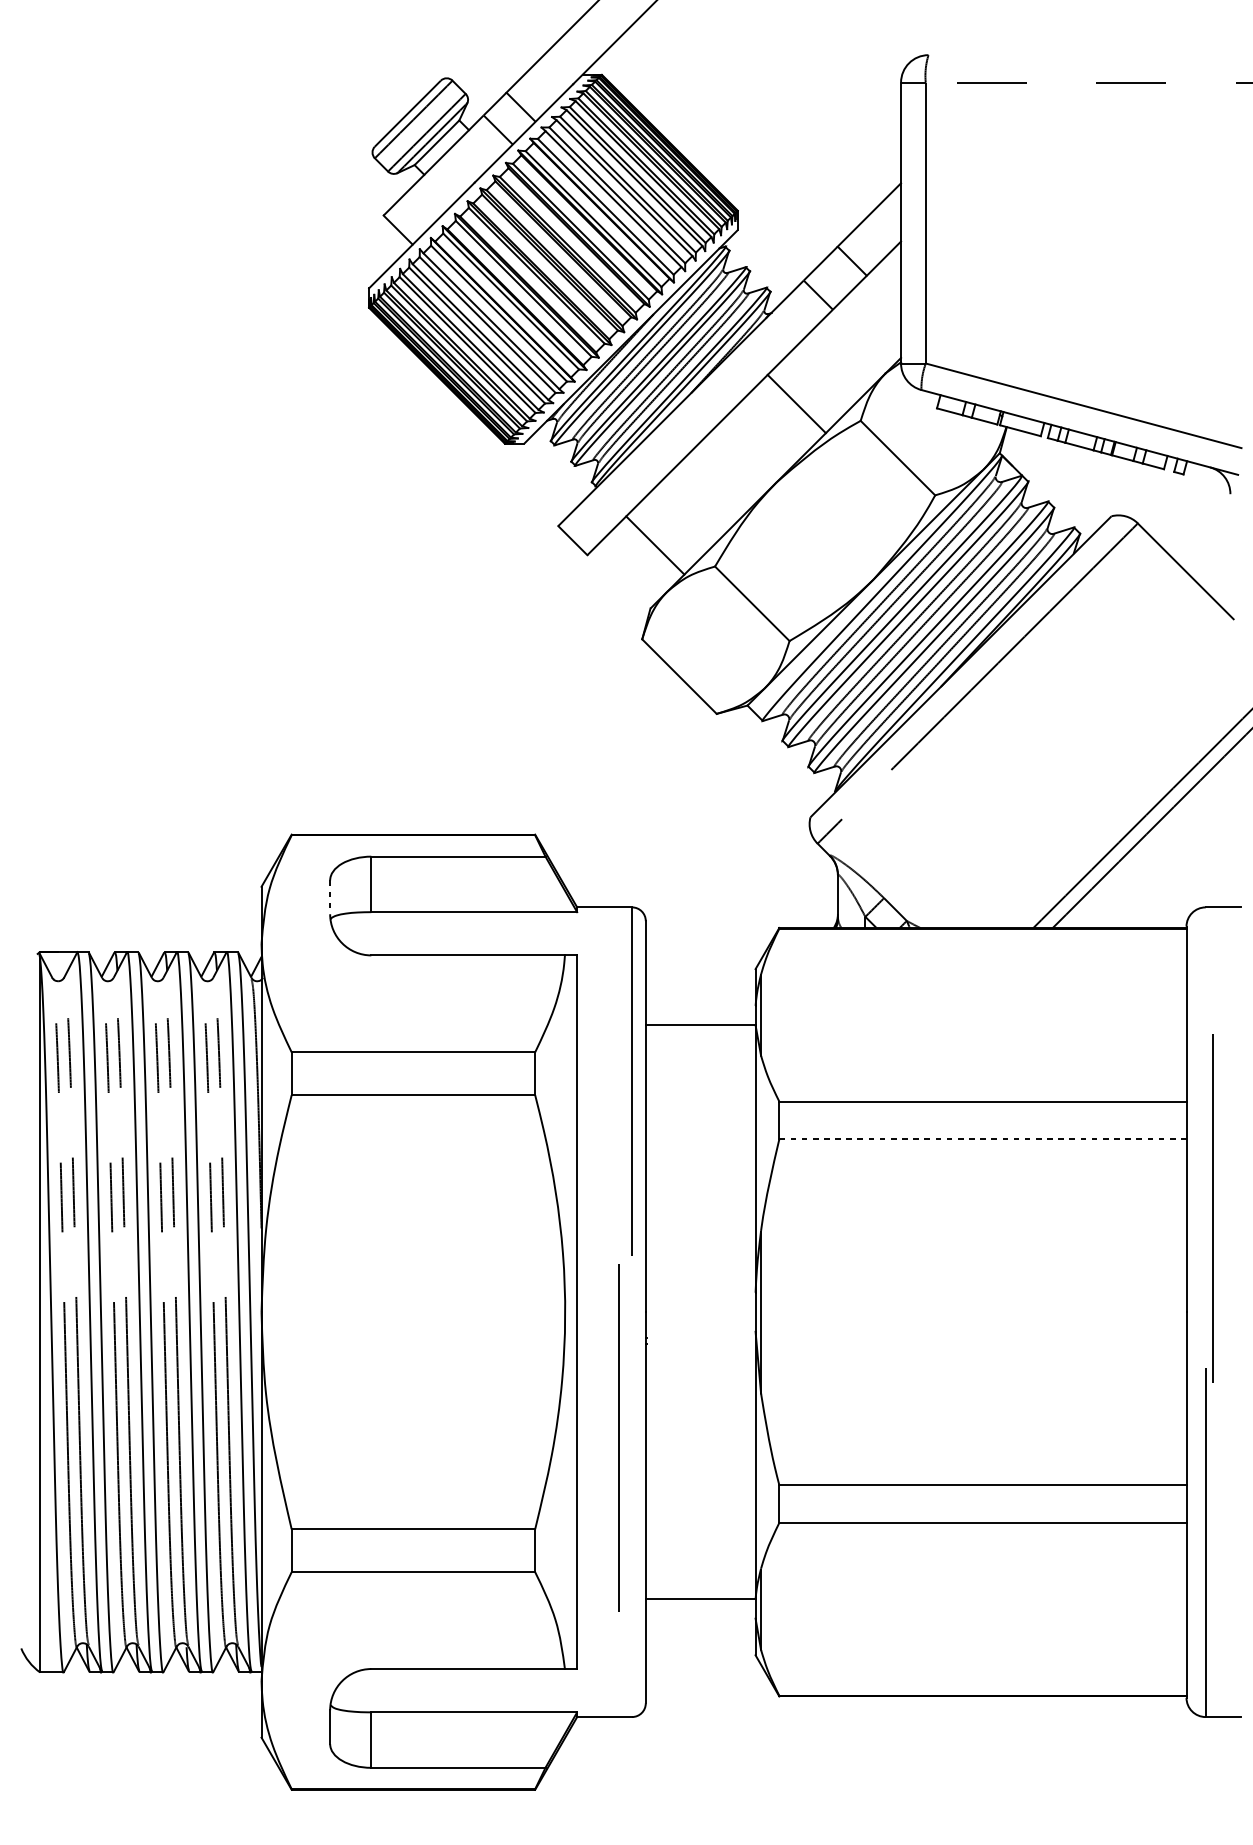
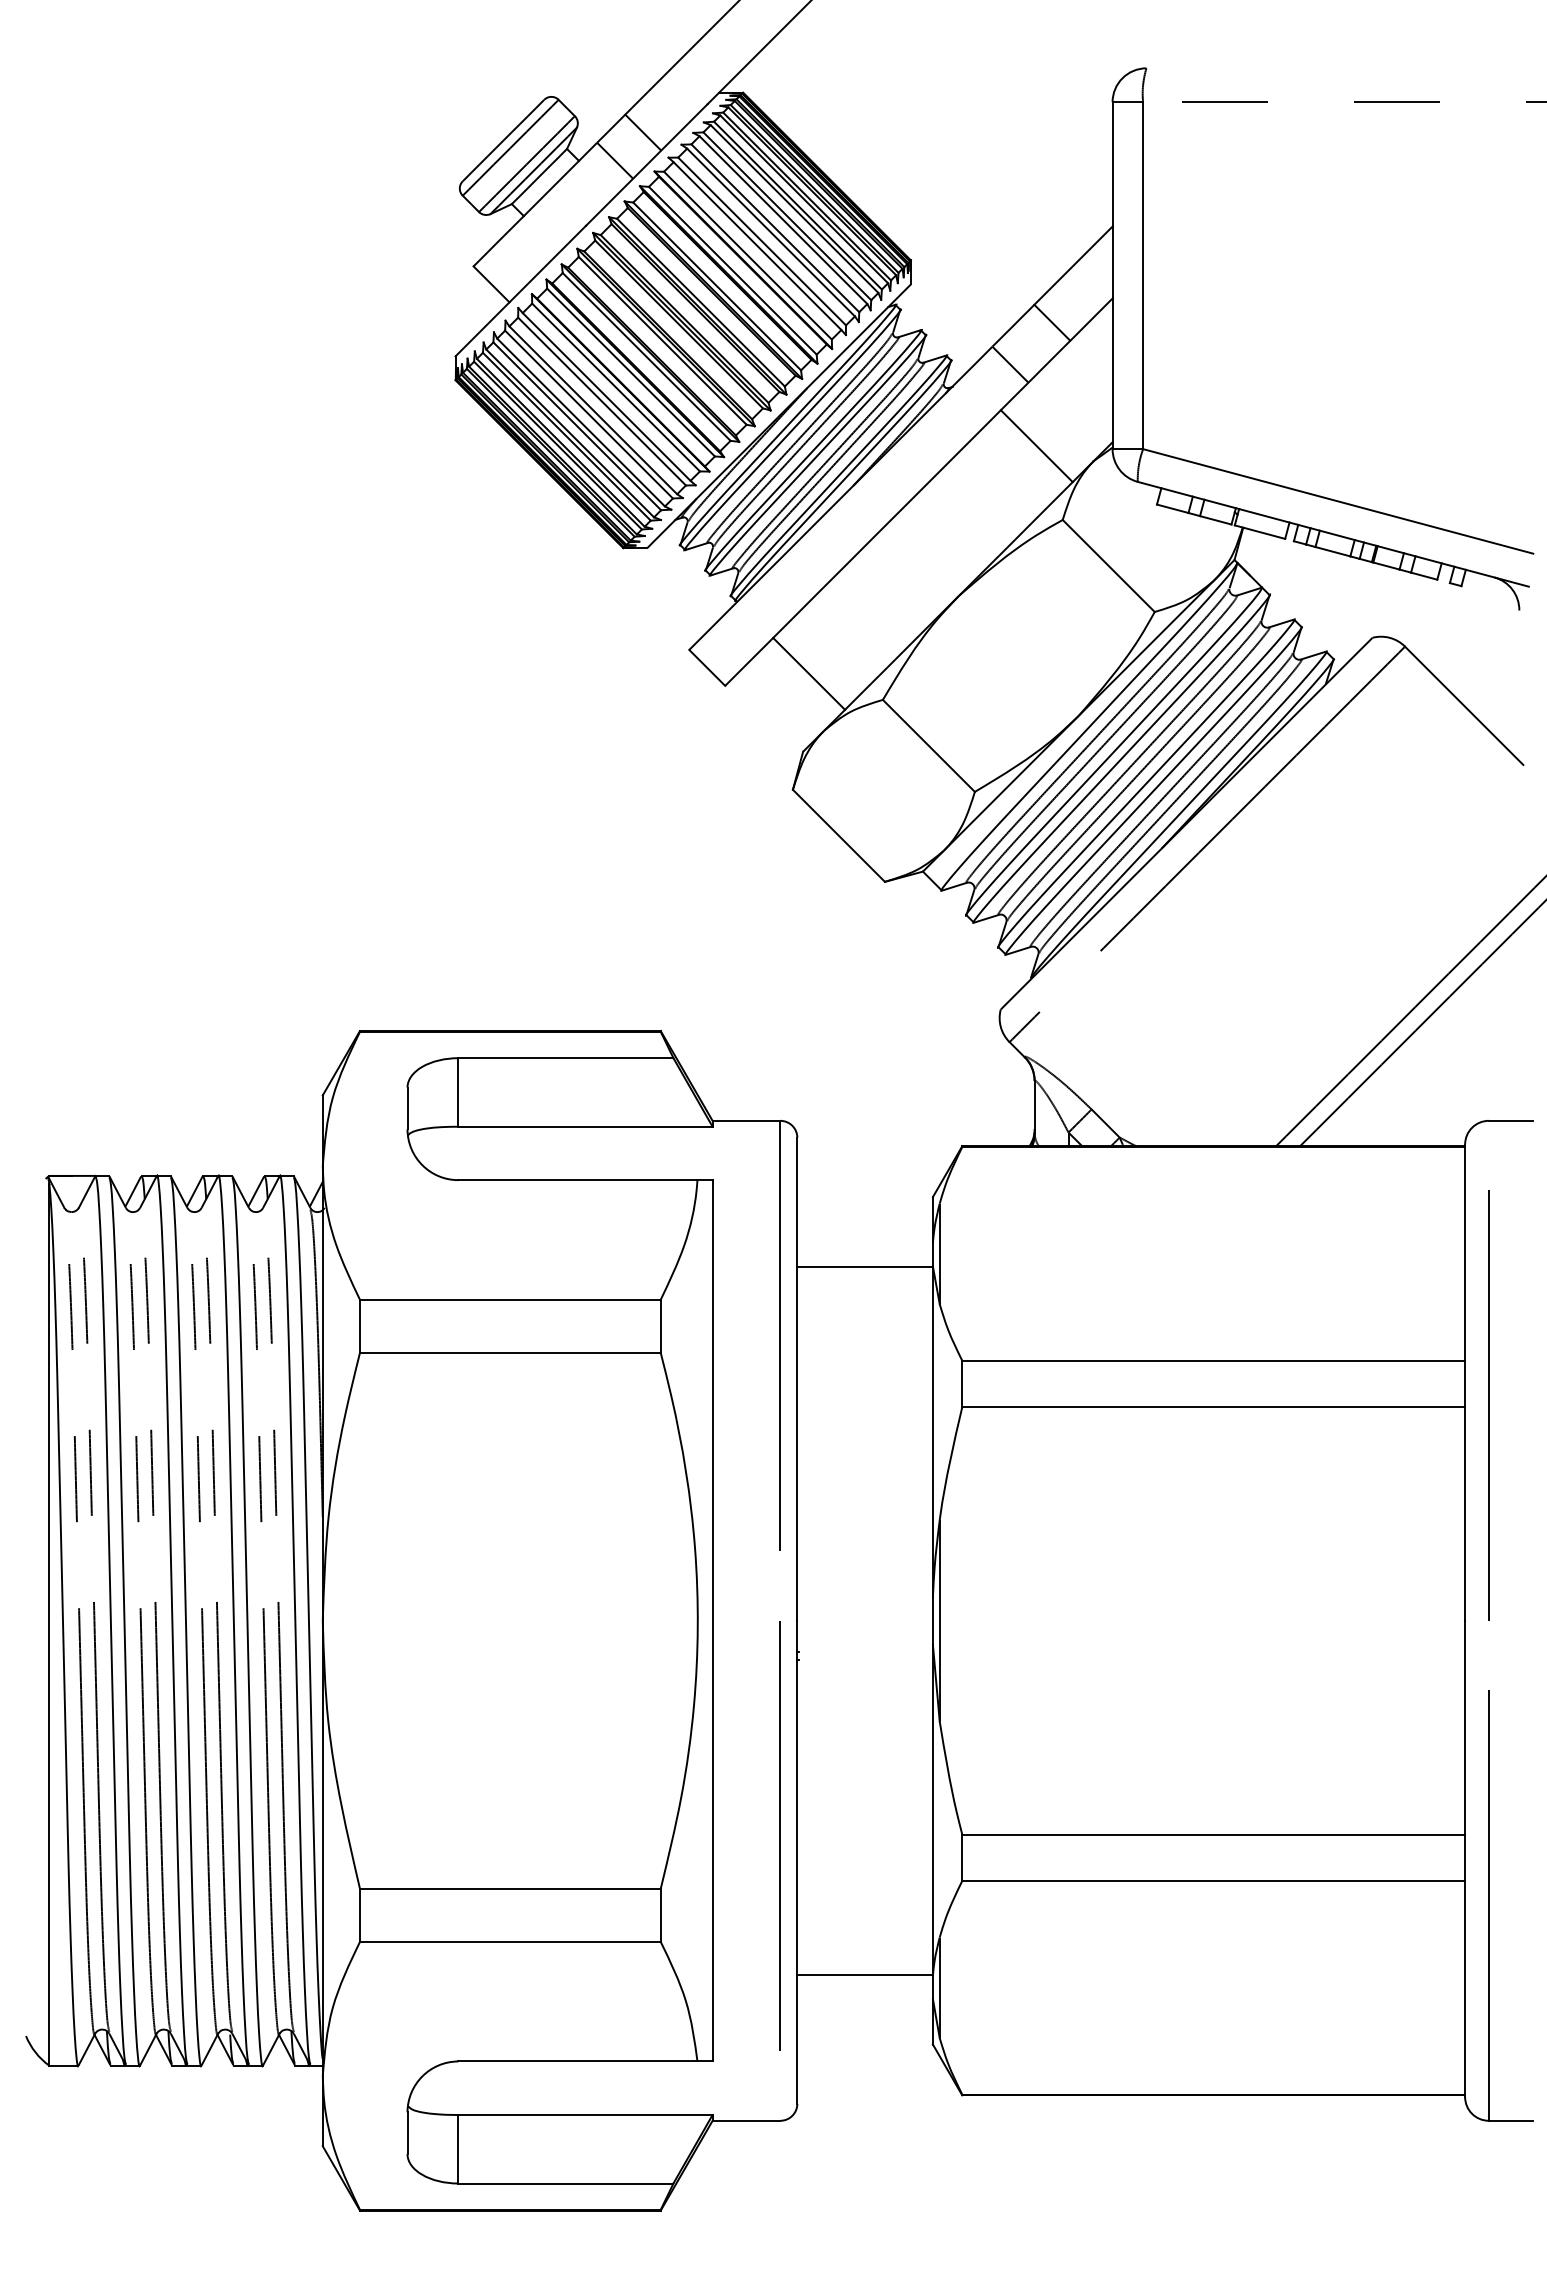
line: (796, 404) -> (1036, 446), moved
line: (330, 897) -> (407, 1108), dashed -> solid
line: (983, 1139) -> (1214, 1407), dashed -> solid
line: (1212, 1208) -> (1488, 1405), moved
line: (618, 1437) -> (779, 1835), moved

